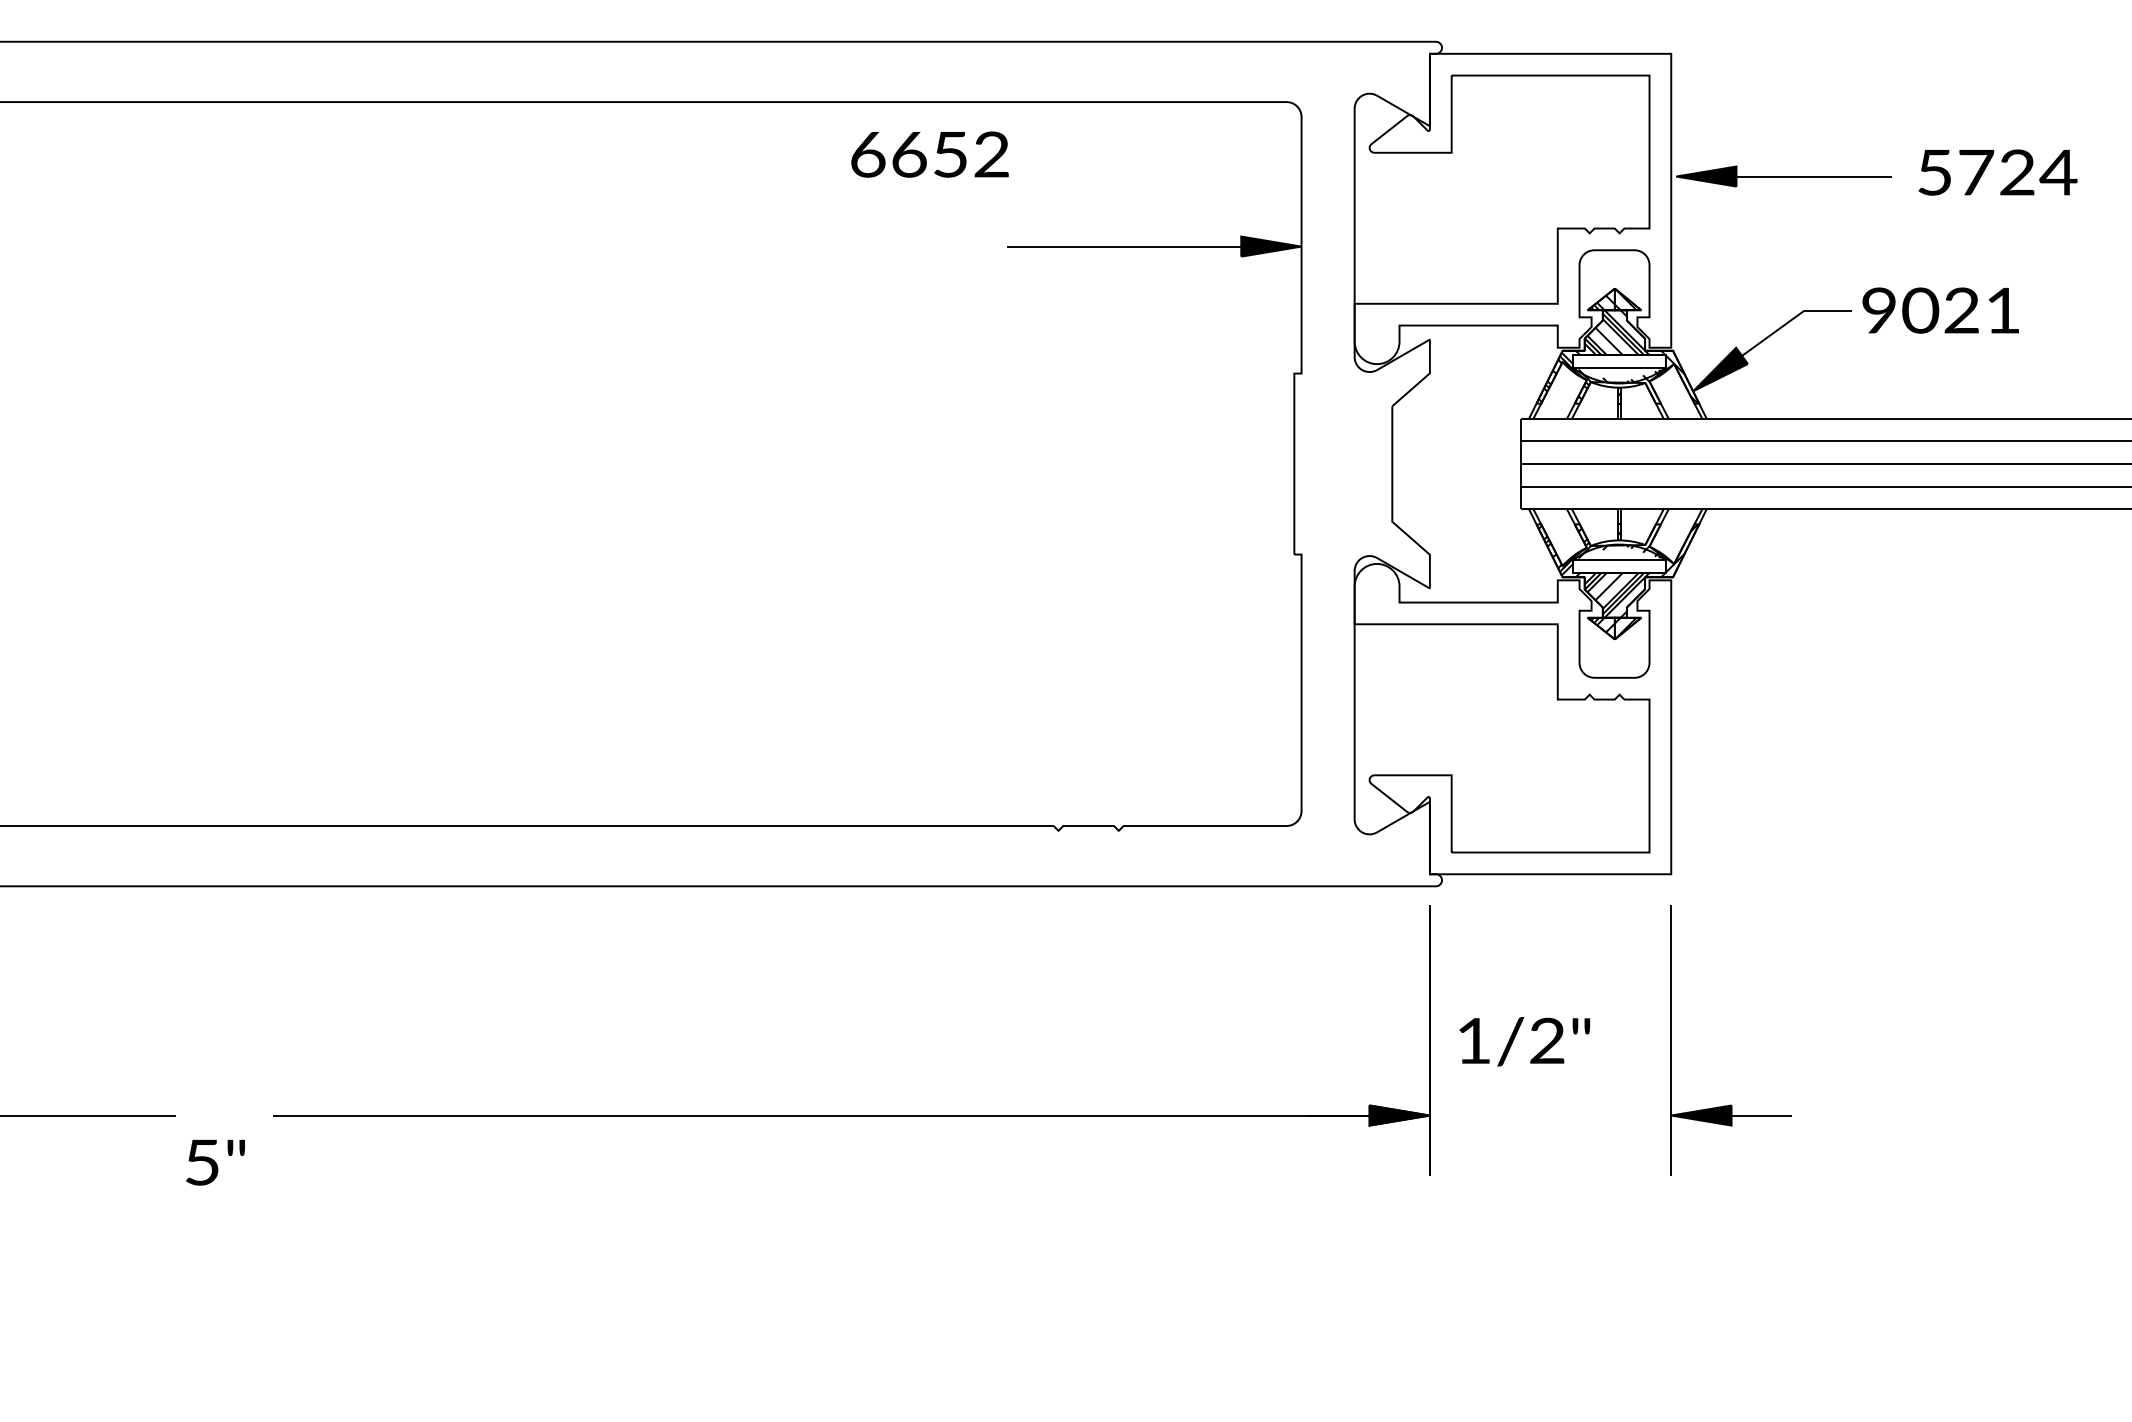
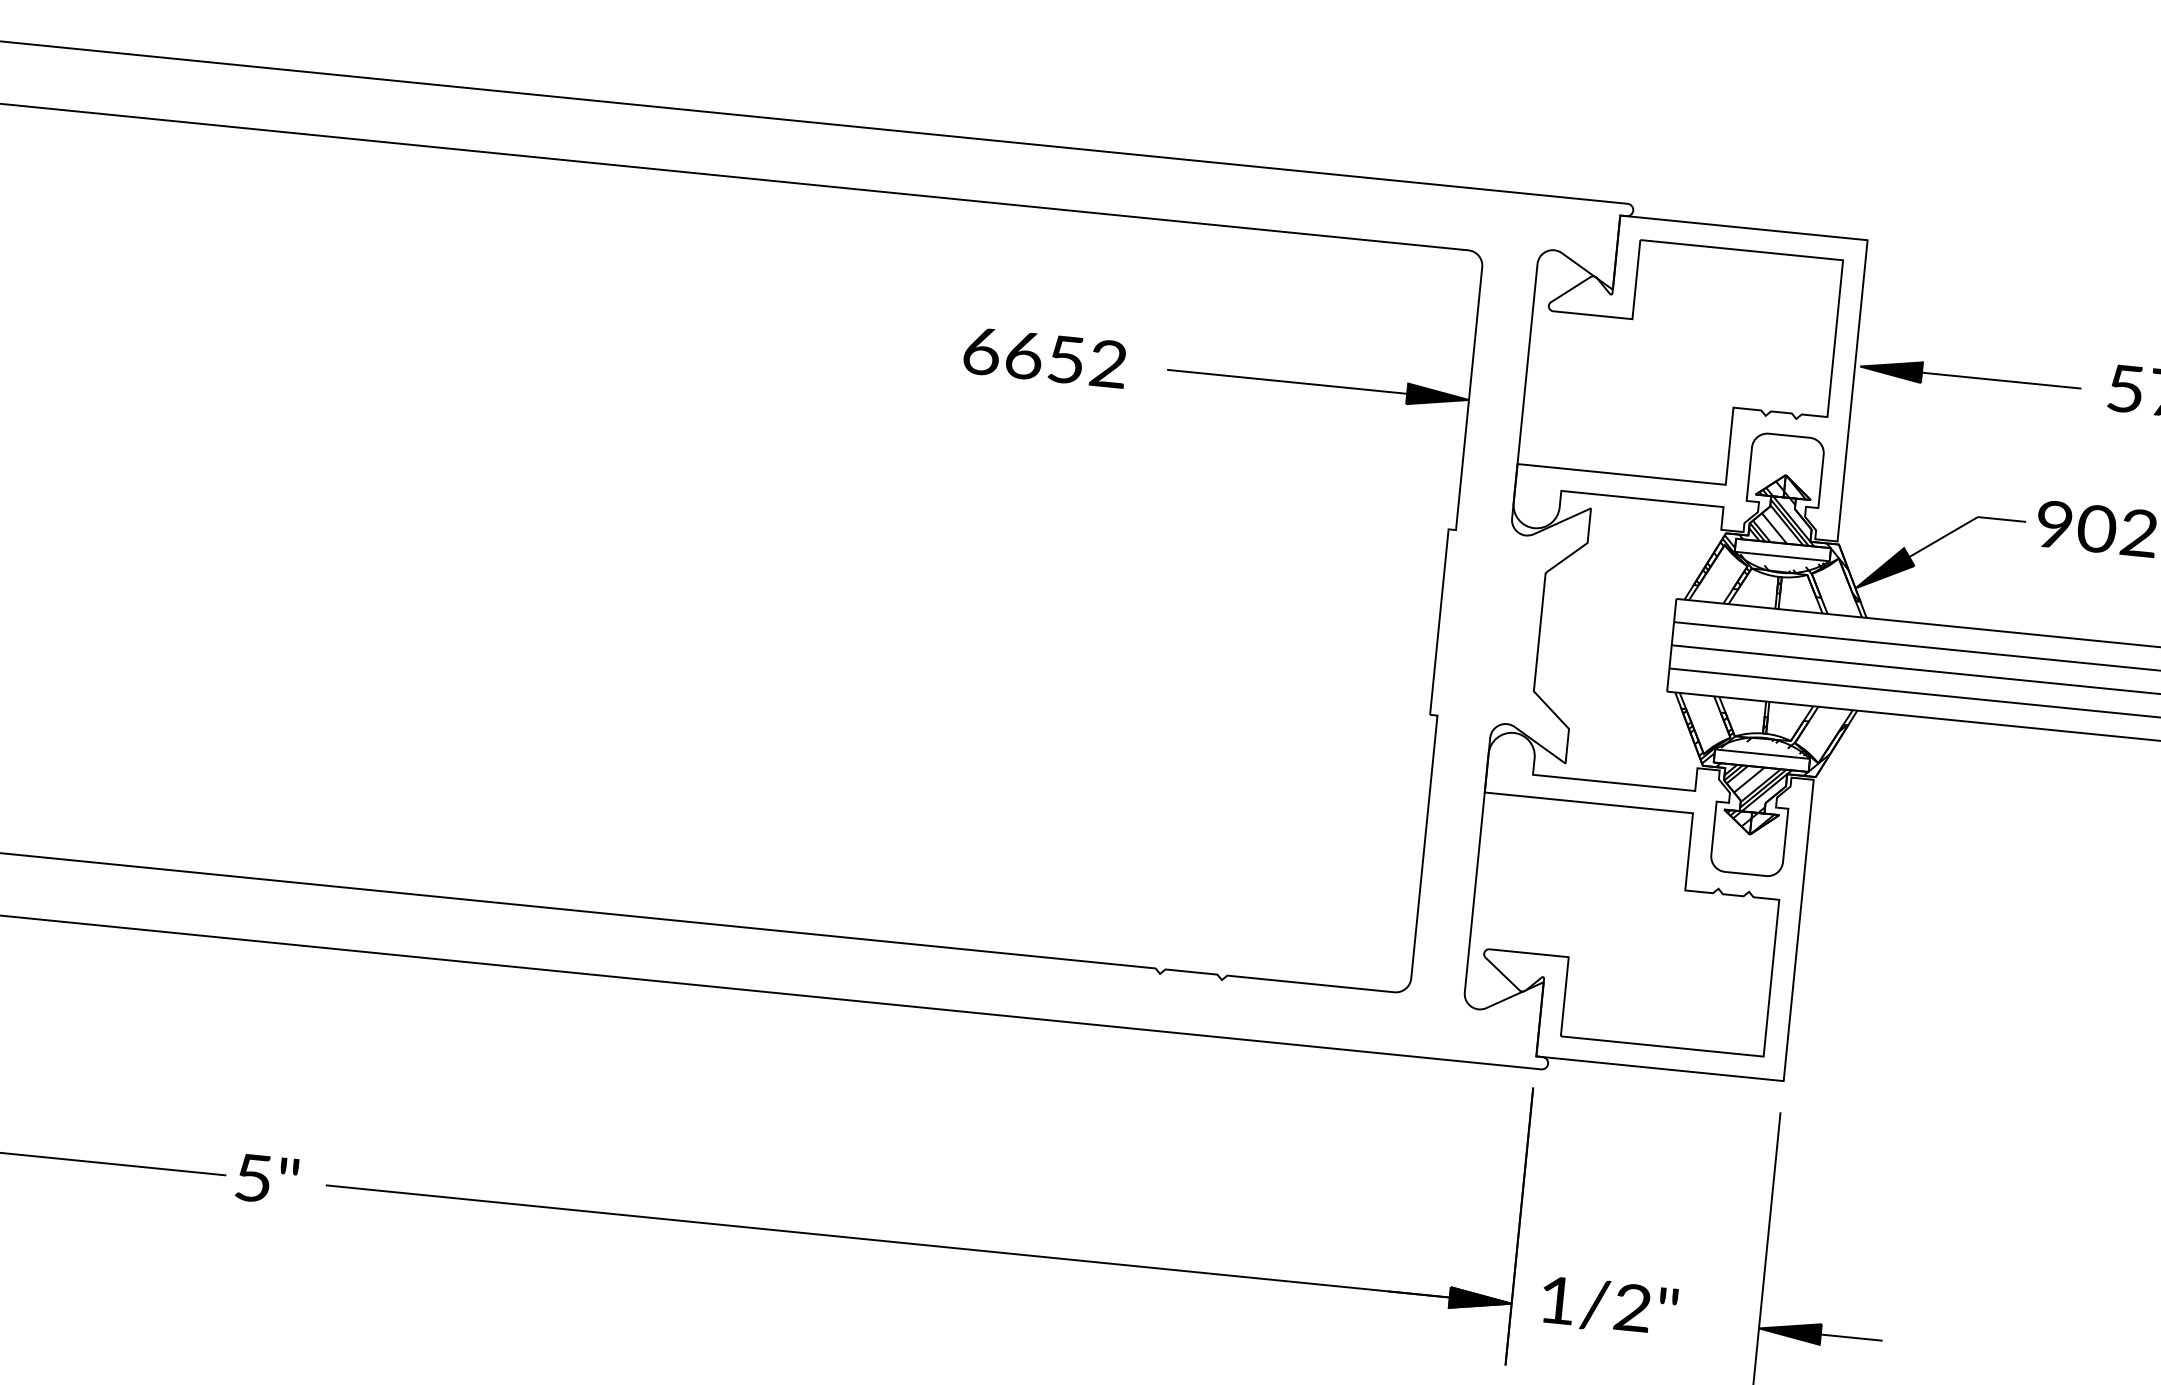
text: (929, 154) -> (1044, 357), moved
text: (1524, 1041) -> (1609, 1306), moved
text: (215, 1162) -> (266, 1179), moved

